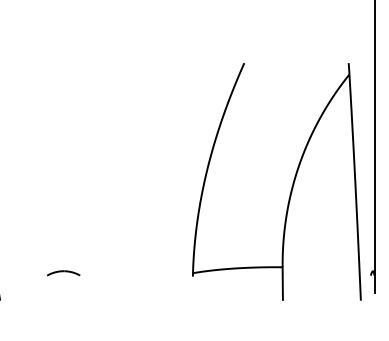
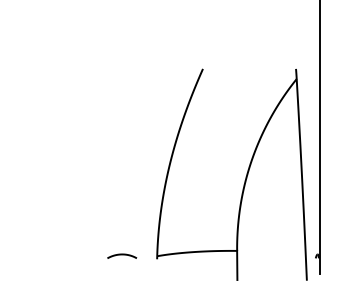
part: (63, 273) -> (122, 256), moved

